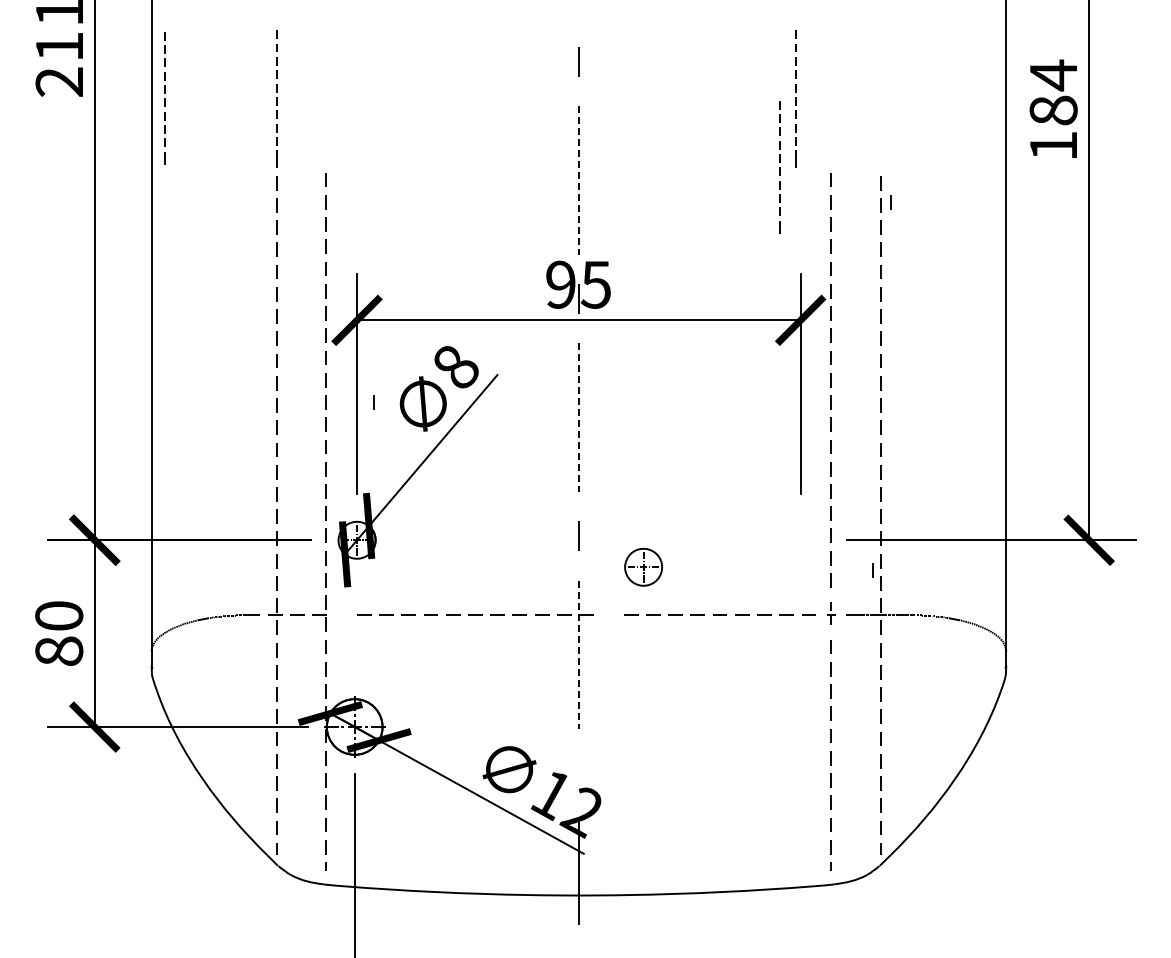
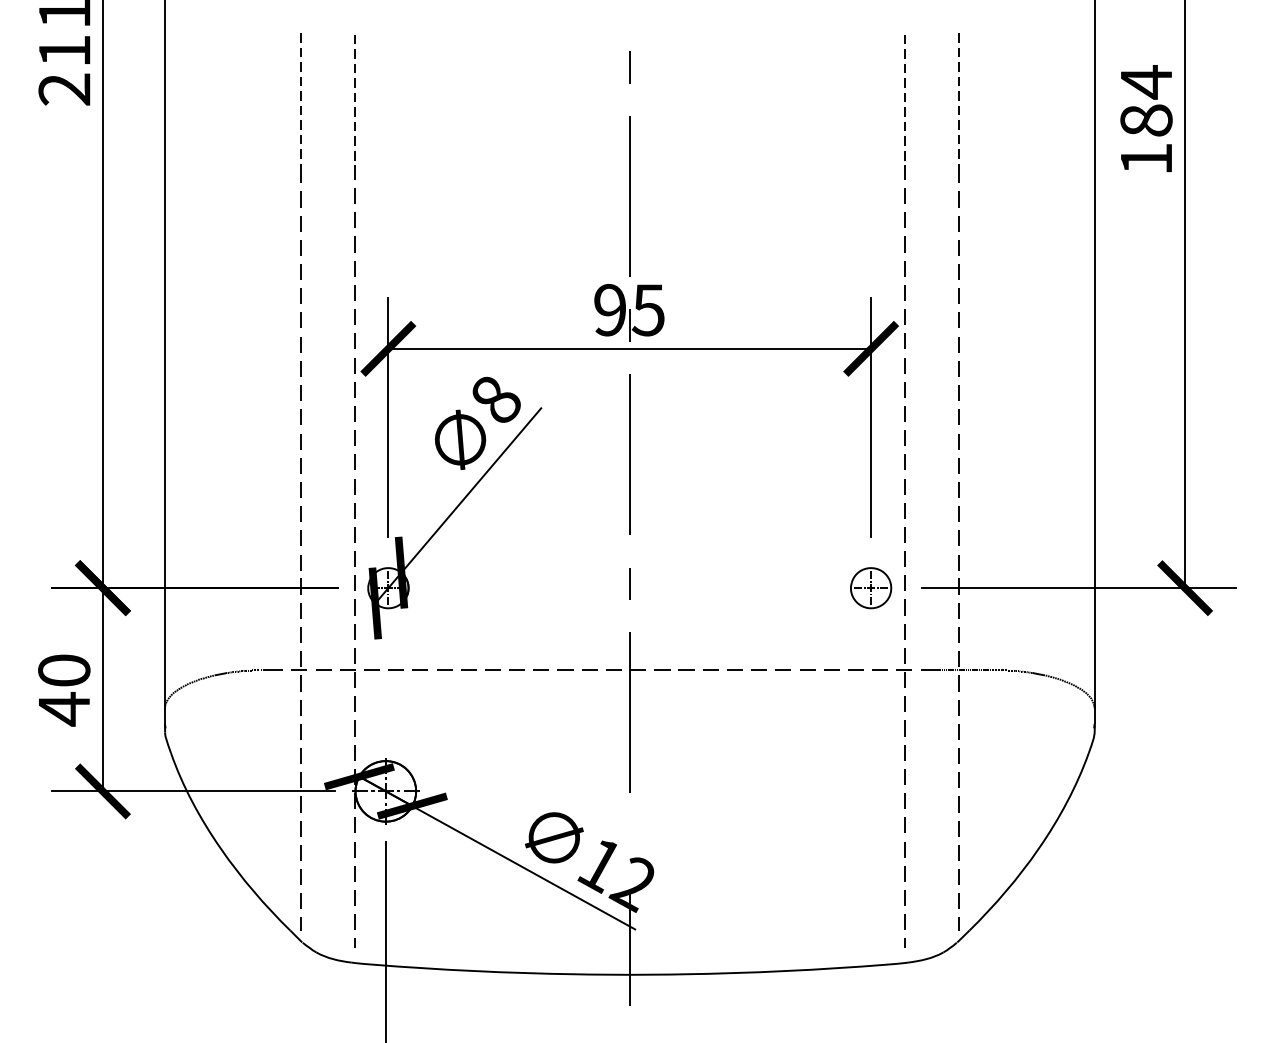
line: (164, 98) -> (354, 107), moved
line: (795, 98) -> (958, 107), moved
line: (779, 167) -> (903, 107), moved
line: (578, 180) -> (629, 196), dashed -> solid
line: (890, 202) -> (968, 220), removed
line: (373, 402) -> (406, 438), removed
line: (578, 417) -> (629, 454), dashed -> solid
part: (643, 566) -> (870, 587), moved
line: (872, 570) -> (949, 621), removed
part: (831, 613) -> (904, 667), size x1.67
line: (341, 614) -> (371, 668), added
line: (608, 614) -> (662, 668), added
text: (59, 651) -> (64, 709), 80 -> 40
line: (578, 655) -> (629, 713), dashed -> solid

